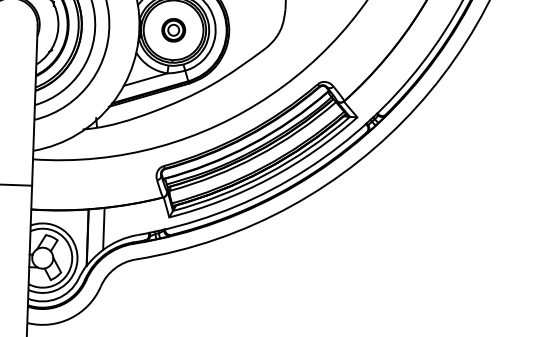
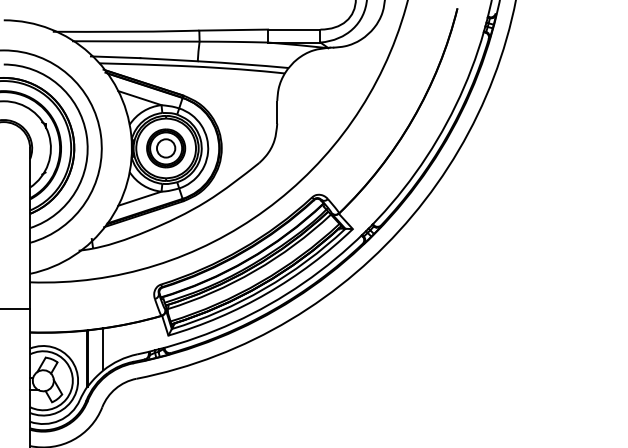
part: (173, 30) -> (166, 148), size x1.67

